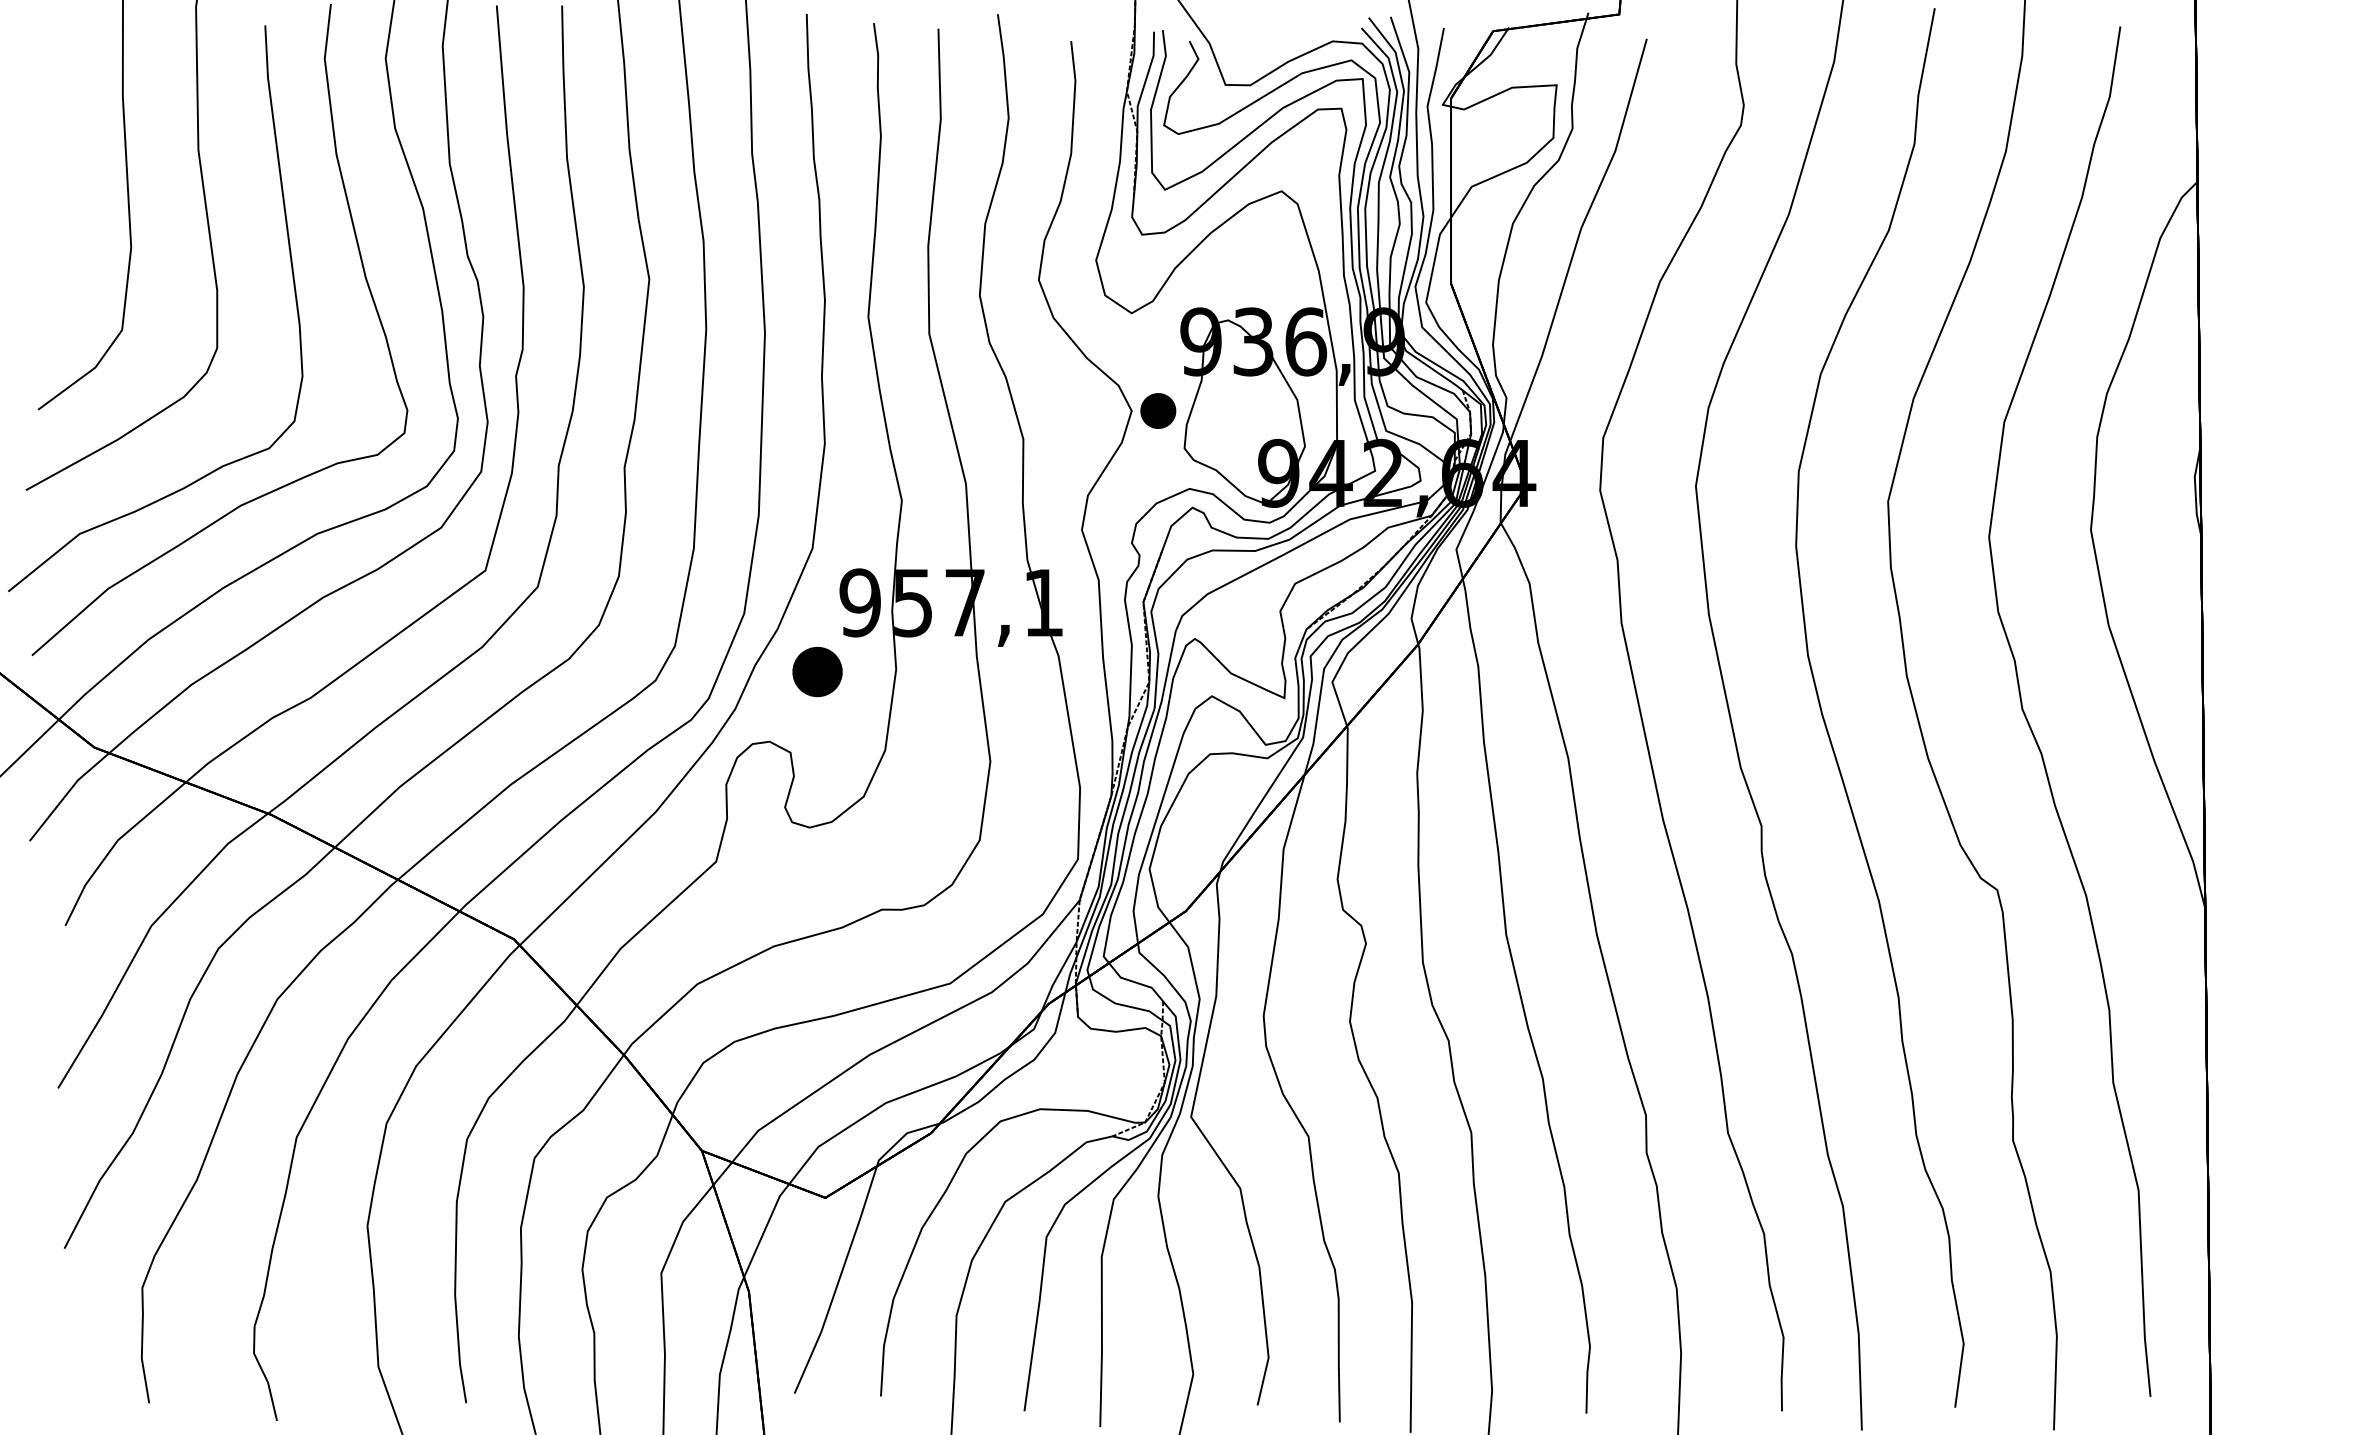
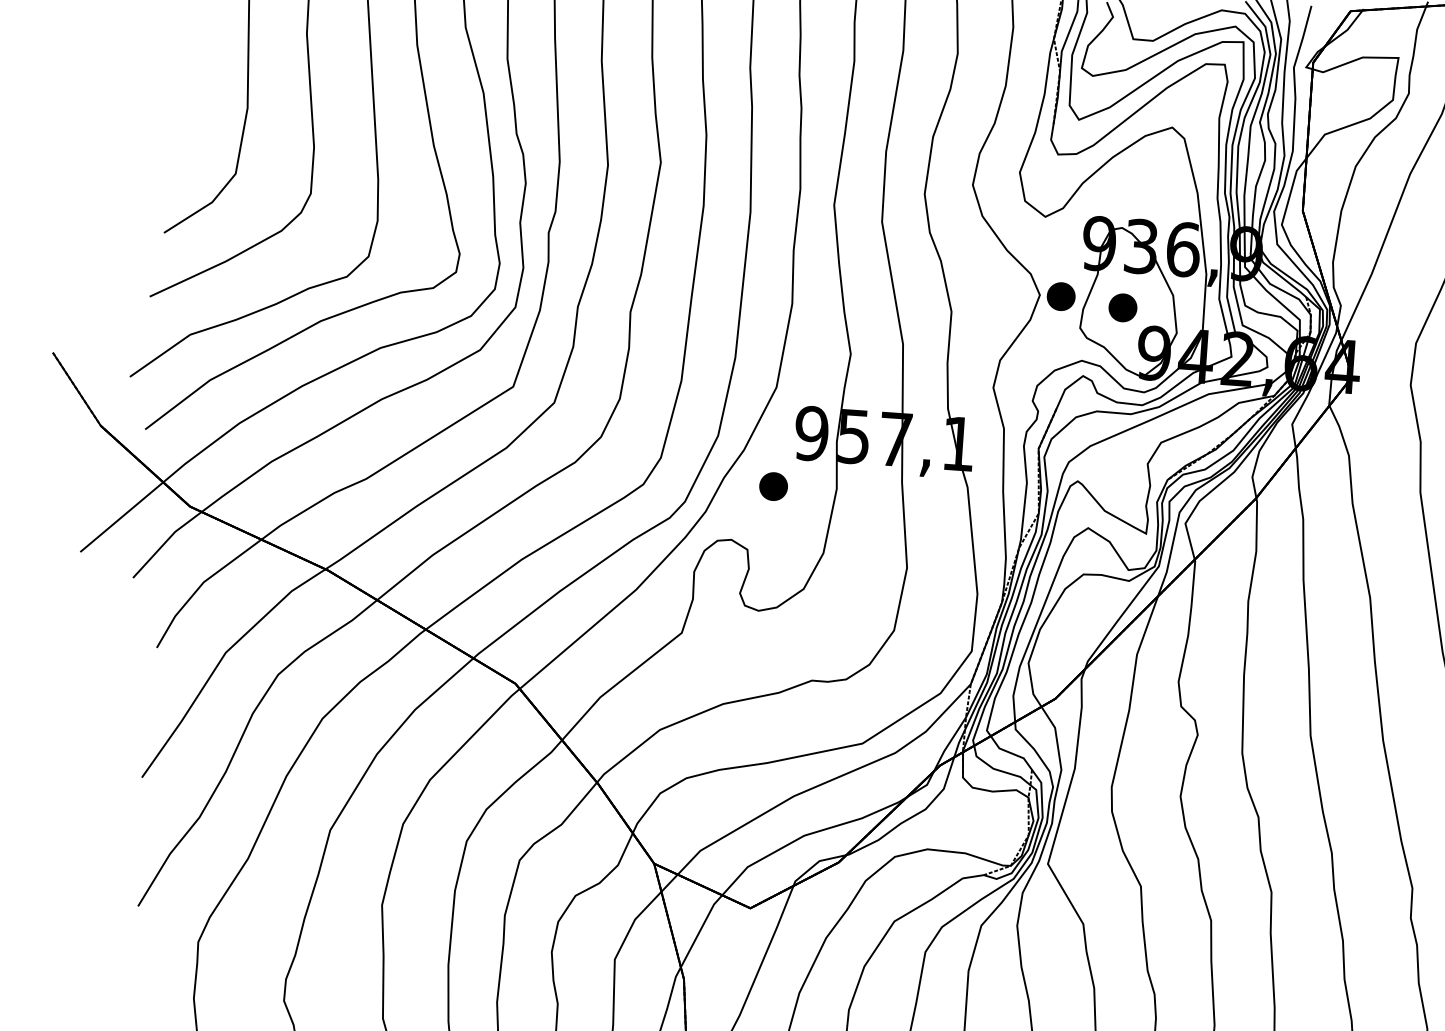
part: (1235, 419) -> (1122, 307), added
part: (817, 671) -> (773, 486), size x0.71

